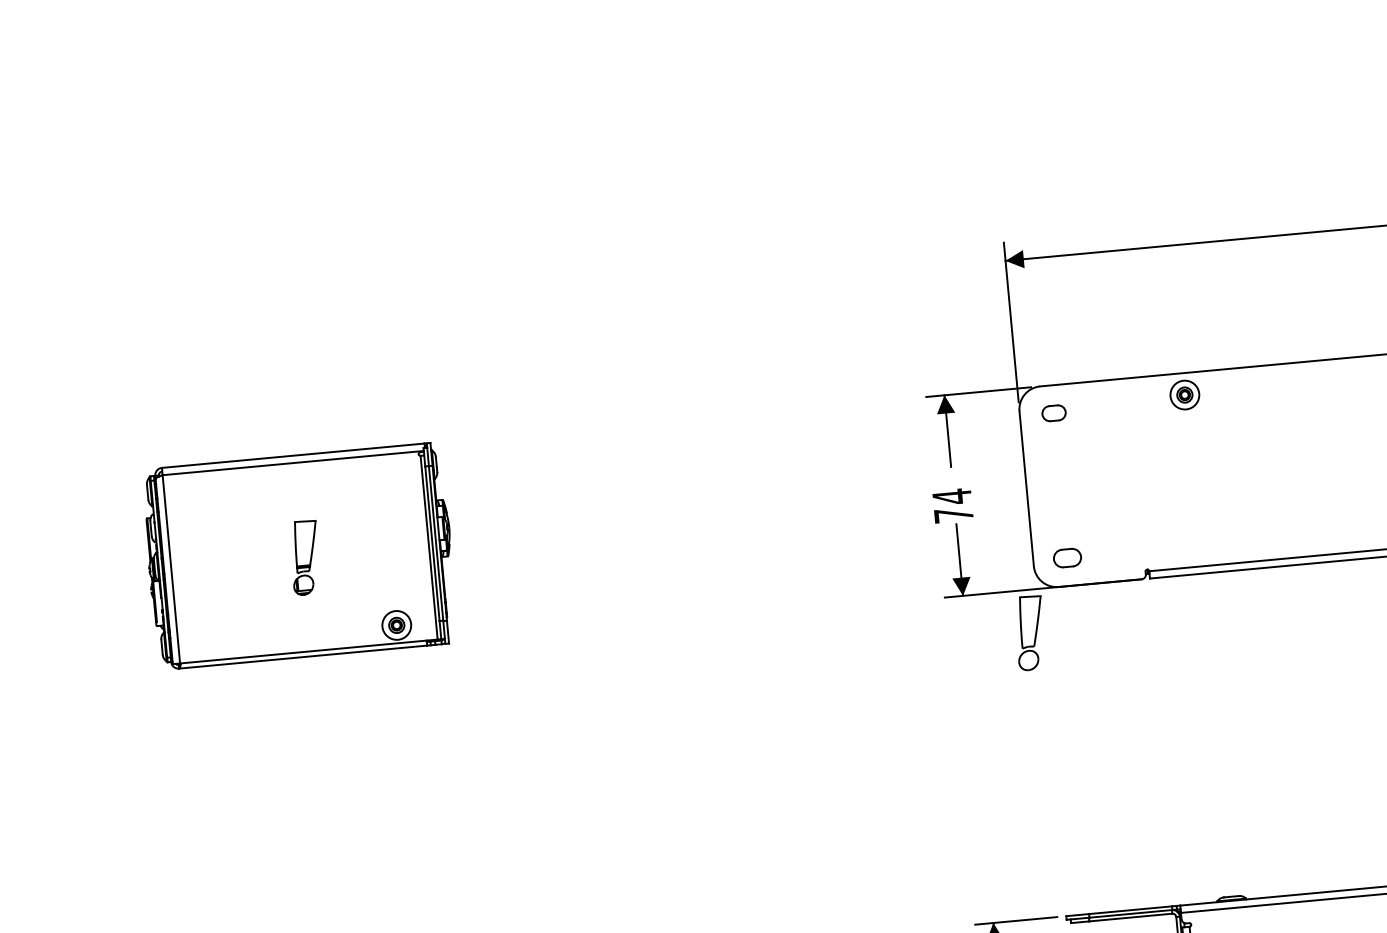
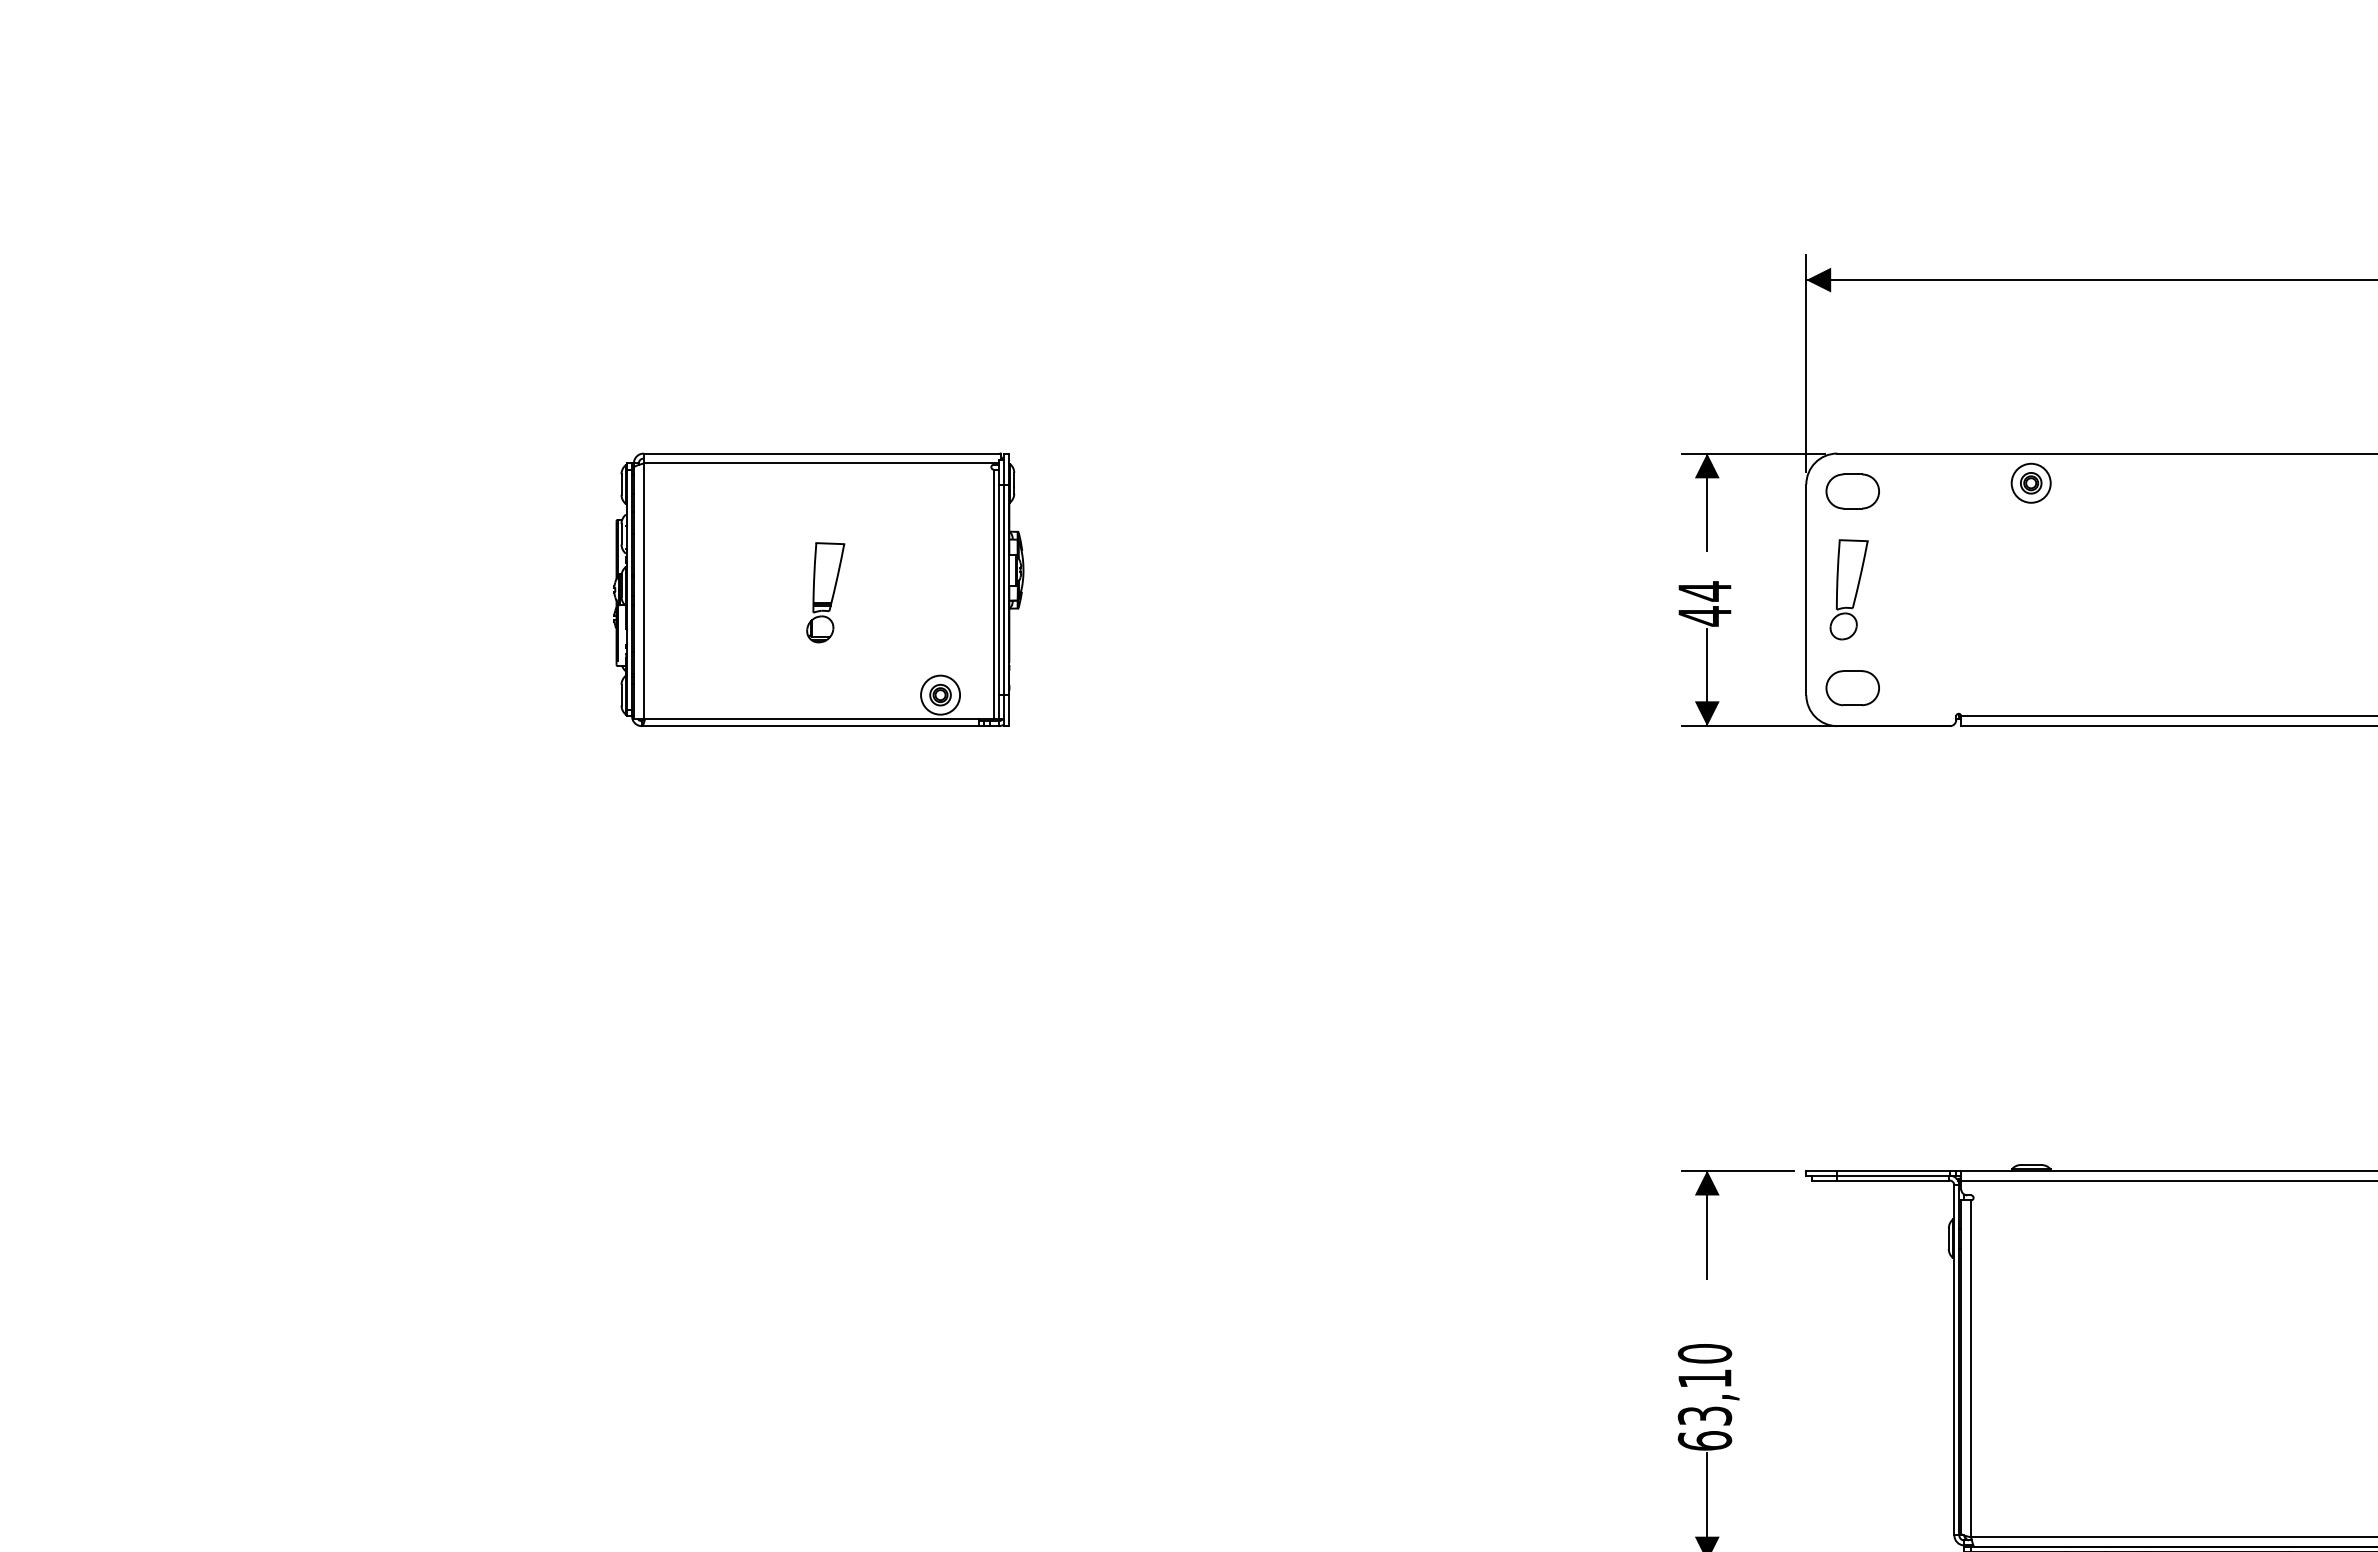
part: (1053, 413) -> (1852, 491), size x1.67
text: (953, 515) -> (1704, 616), 74 -> 44
part: (1067, 558) -> (1852, 688), size x1.43
part: (1029, 633) -> (1848, 589), moved

